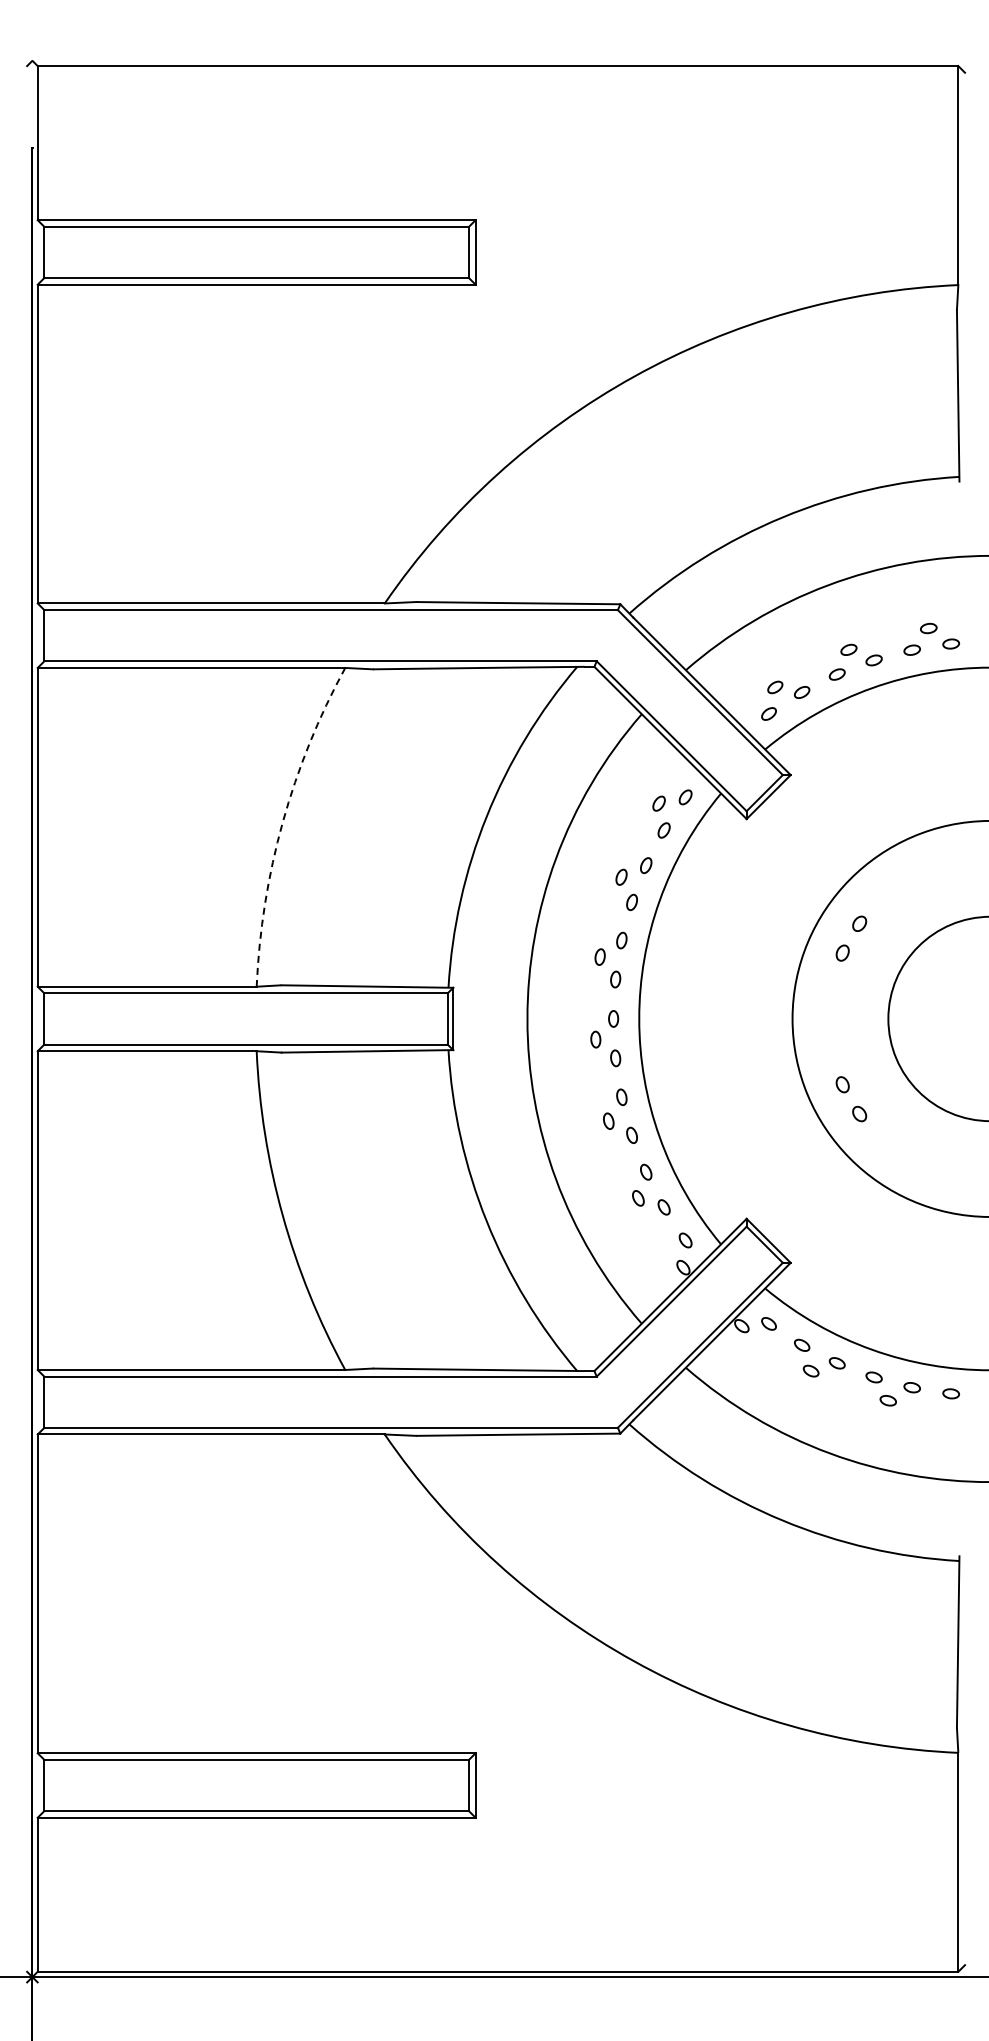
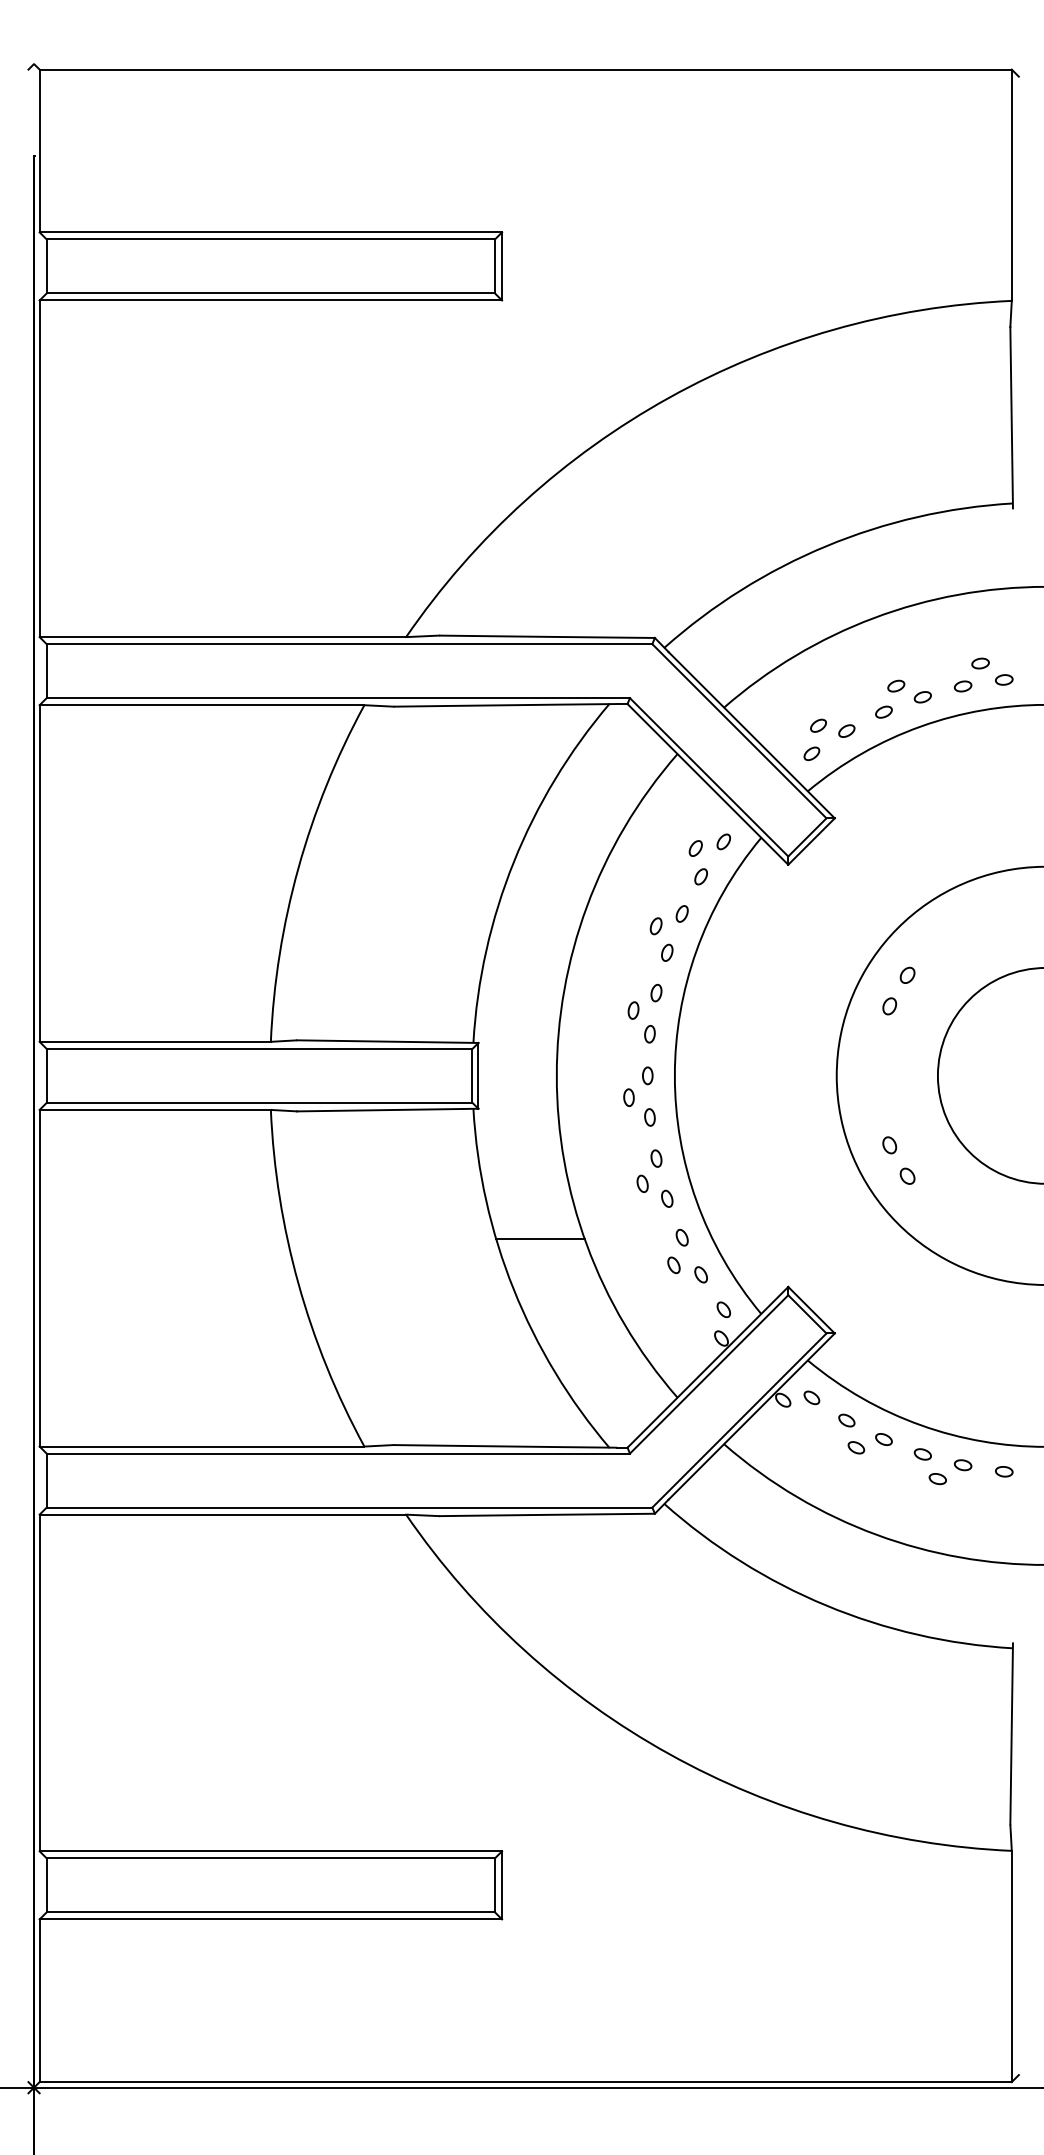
arc: (282, 822) -> (298, 868), dashed -> solid
line: (512, 1173) -> (541, 1239), added

